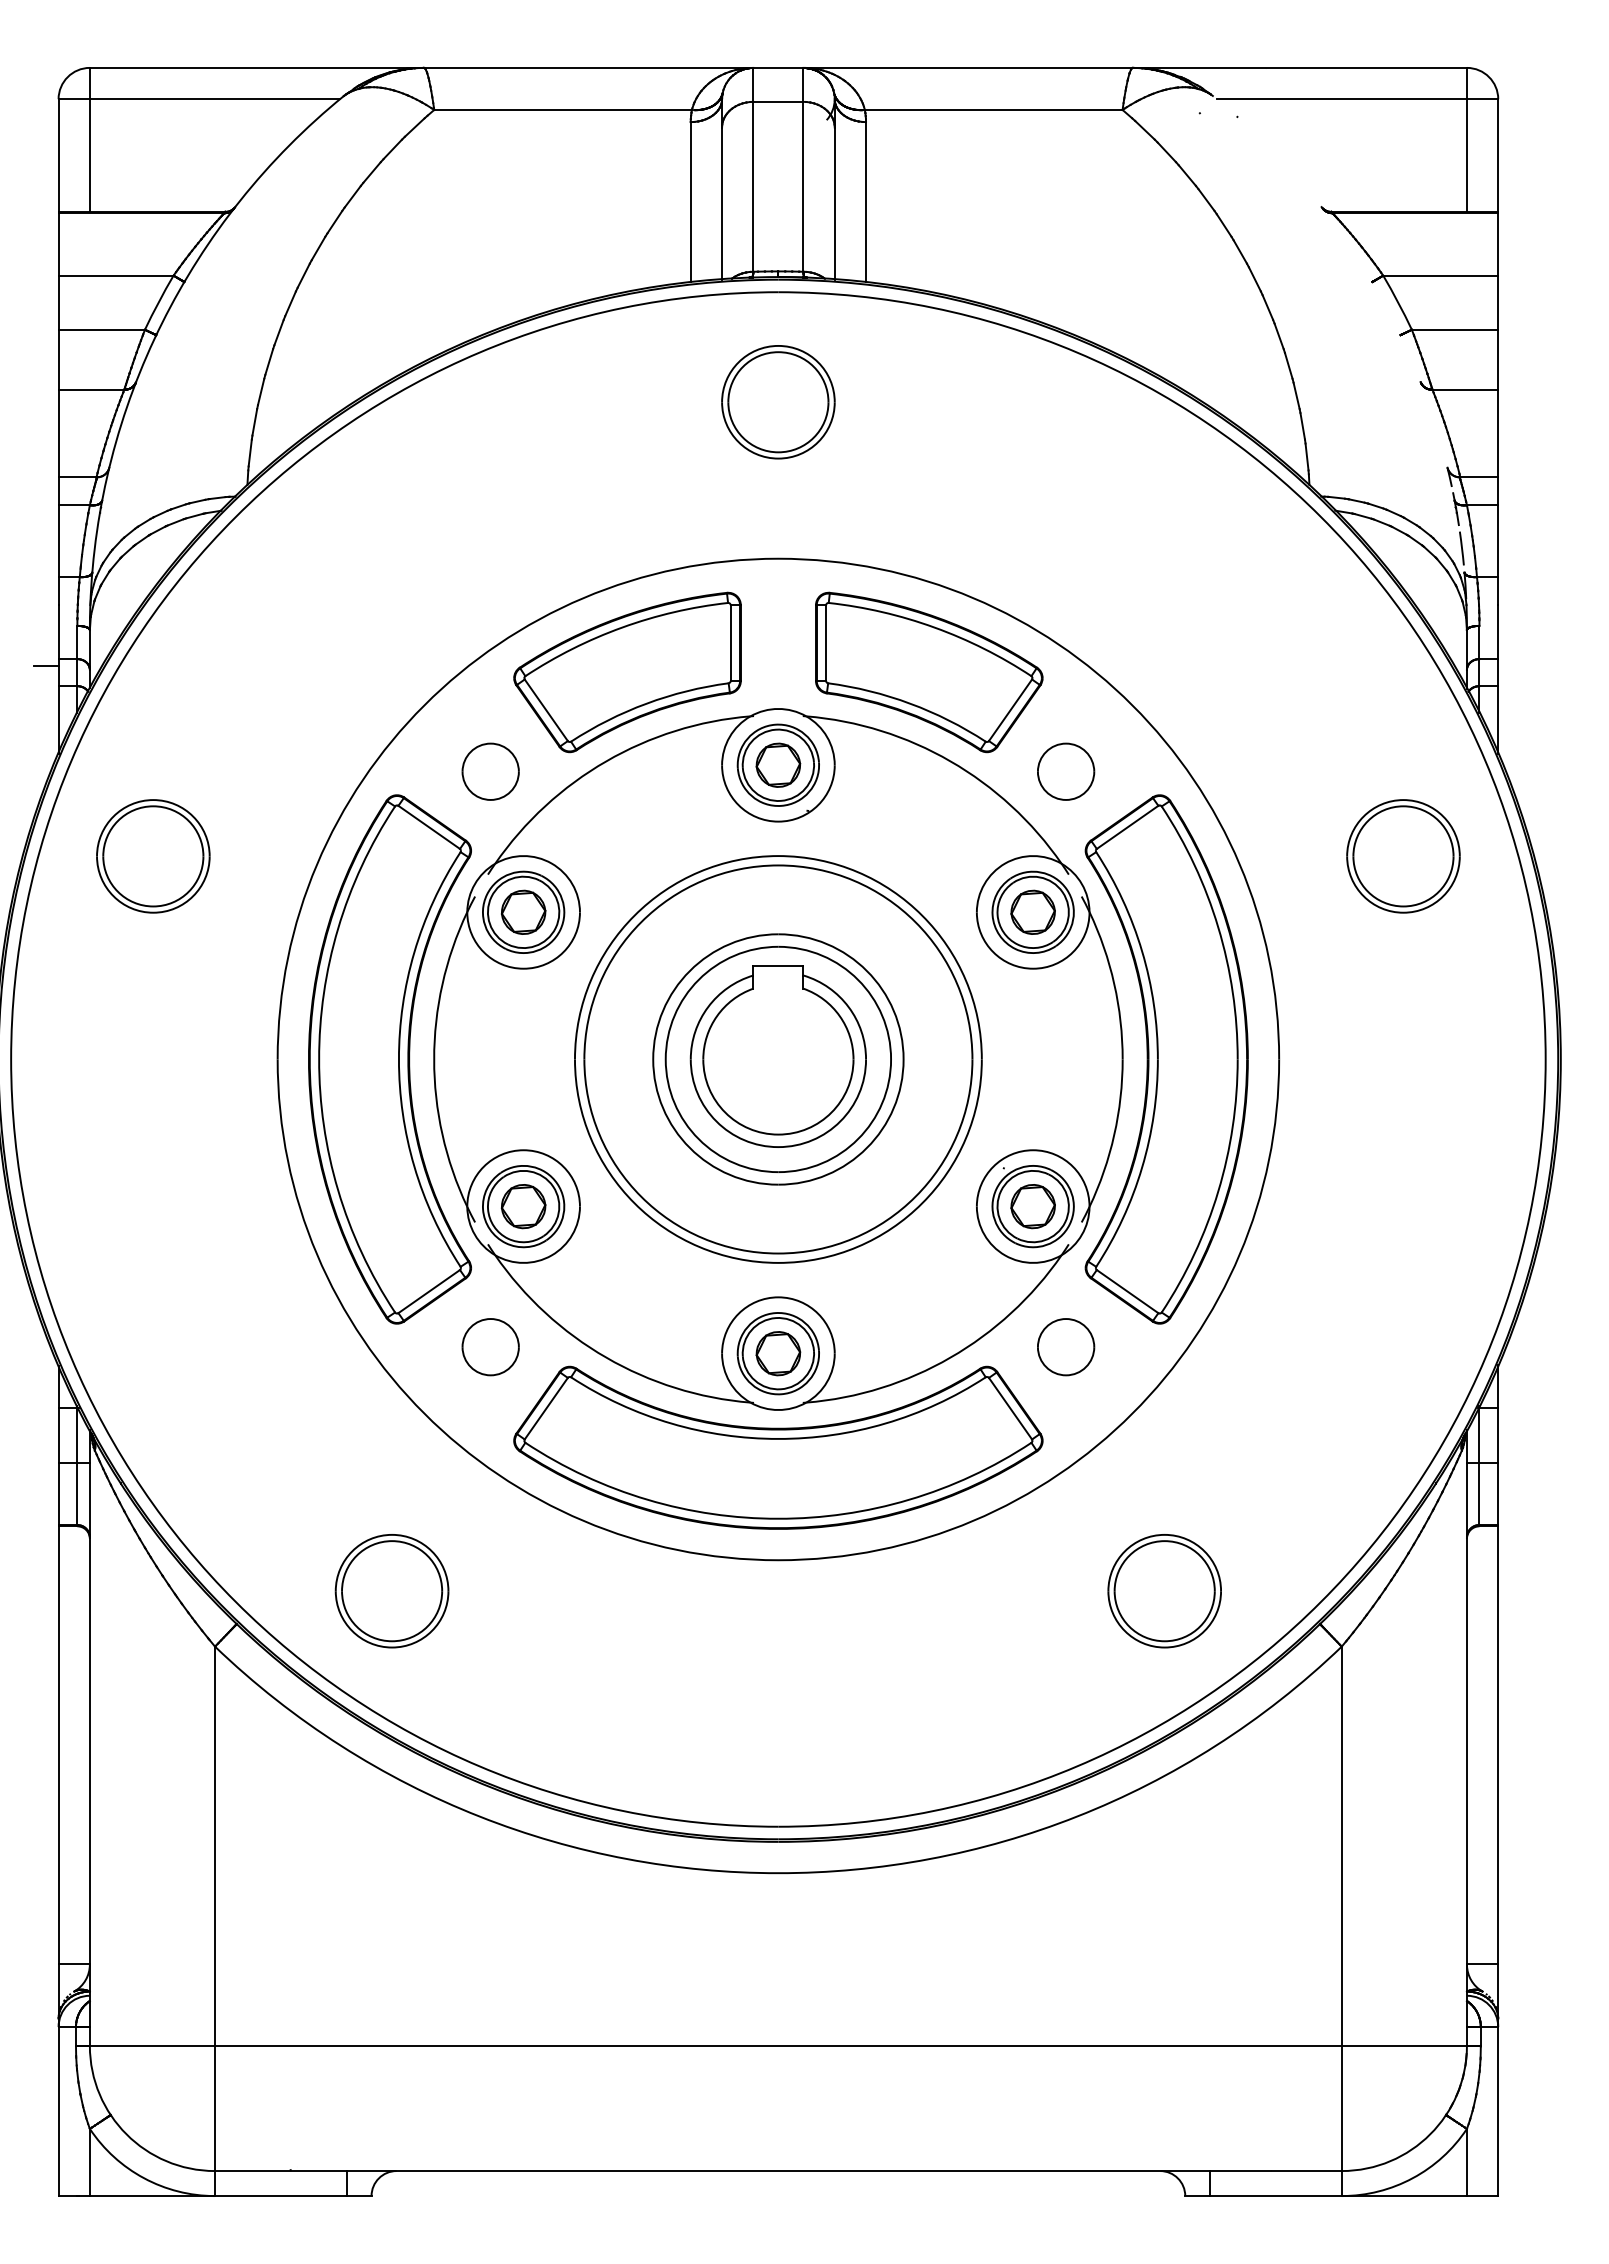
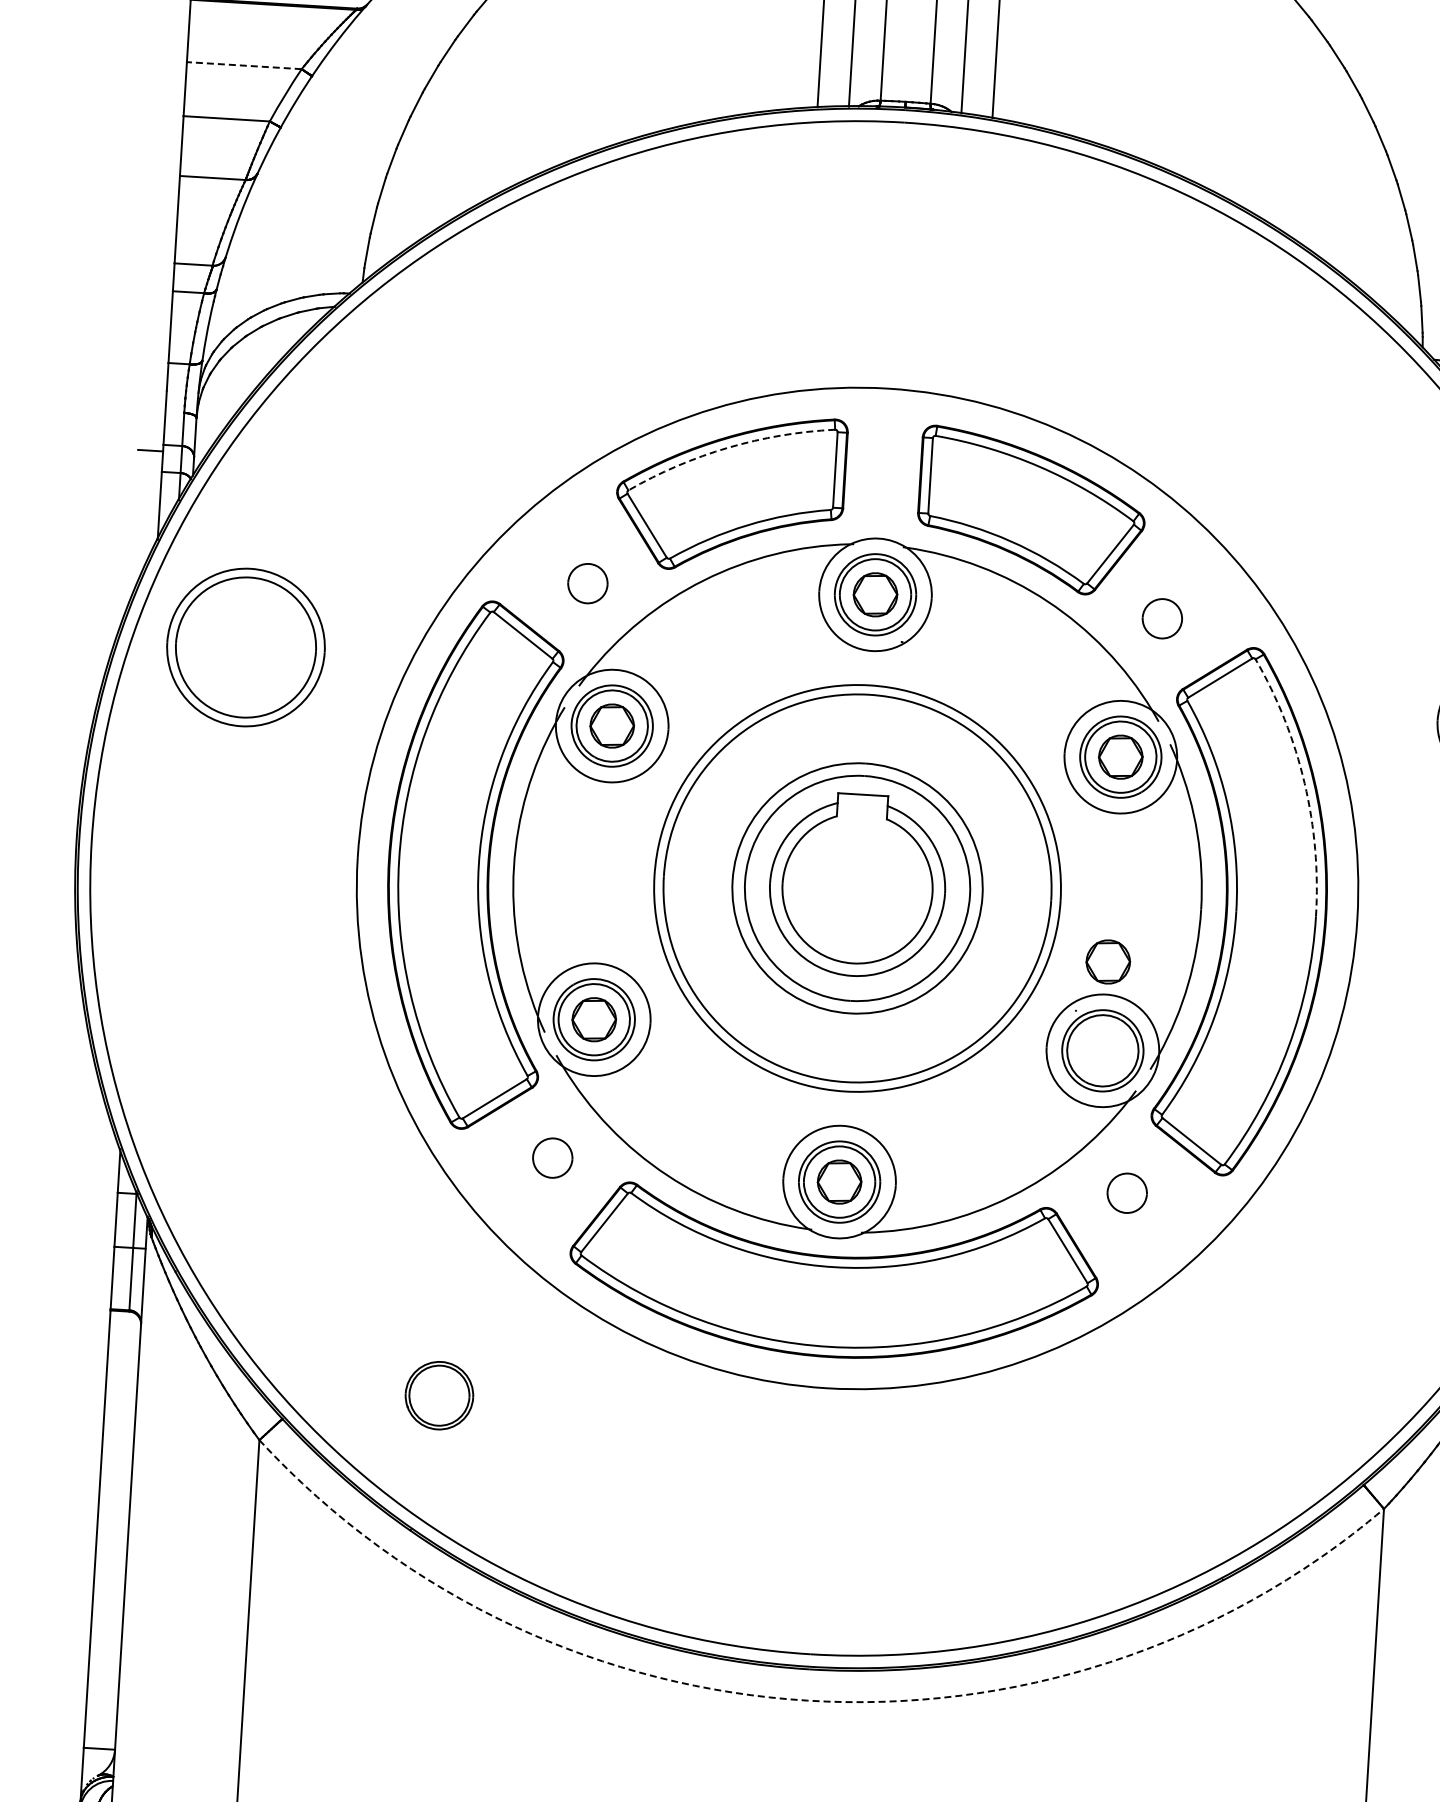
line: (115, 275) -> (243, 65), solid -> dashed
part: (778, 402) -> (897, 232), removed
arc: (622, 627) -> (728, 447), solid -> dashed
part: (490, 771) -> (587, 583), size x0.7
part: (1066, 771) -> (1162, 618), size x0.7
part: (153, 856) -> (246, 647), size x1.4
arc: (1218, 927) -> (1304, 783), solid -> dashed
part: (1032, 1206) -> (1107, 961), moved
part: (490, 1347) -> (552, 1158), size x0.7
part: (1066, 1347) -> (1127, 1193), size x0.7
part: (391, 1591) -> (438, 1395), size x0.6
part: (1164, 1591) -> (1210, 1443), removed
arc: (778, 1873) -> (807, 1700), solid -> dashed

